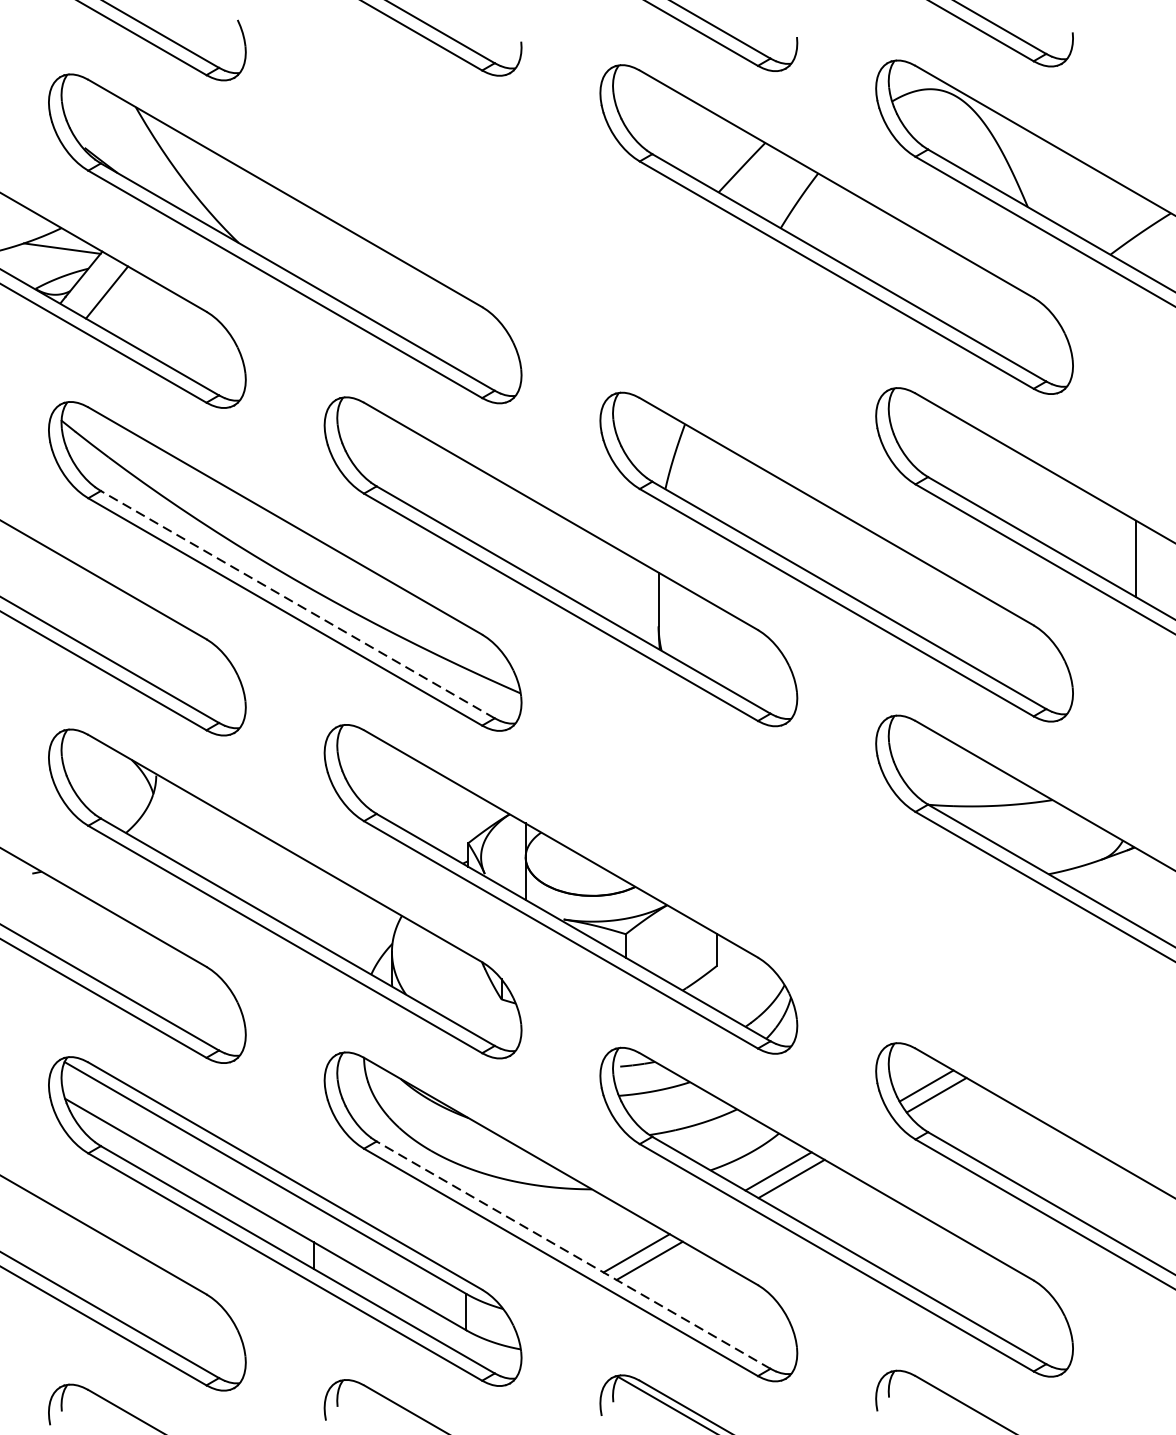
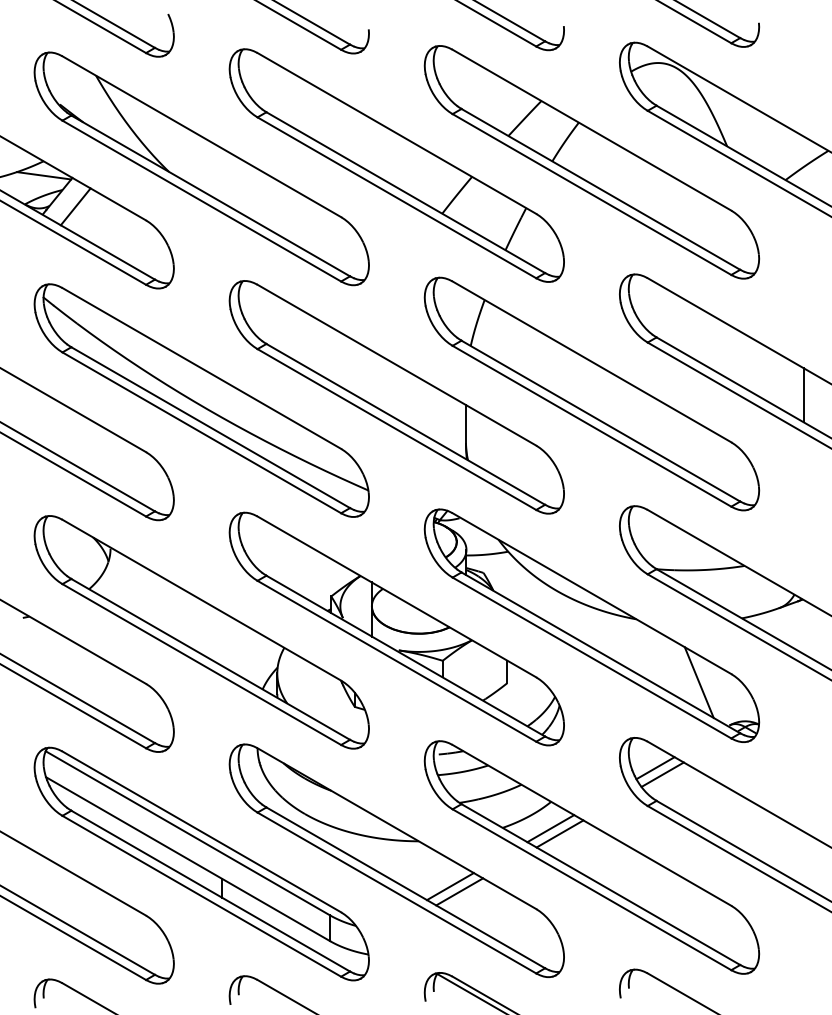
part: (560, 234) -> (396, 165), added
line: (297, 604) -> (210, 427), dashed -> solid
part: (836, 884) -> (591, 625), added
line: (573, 1254) -> (405, 887), dashed -> solid

